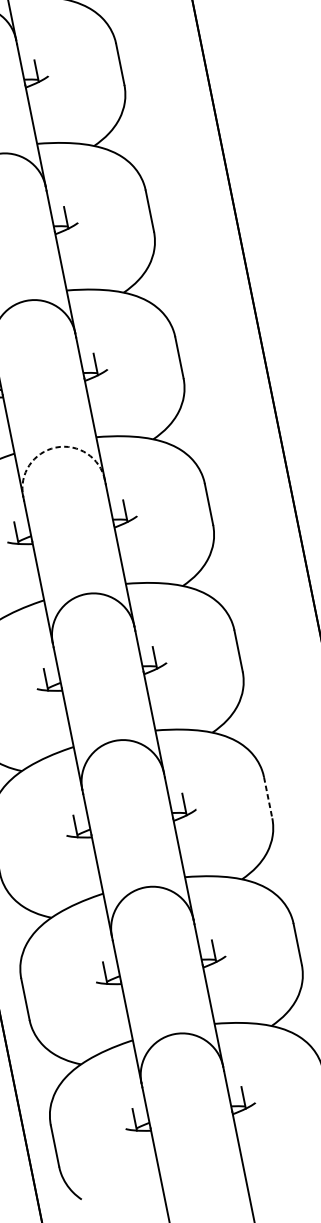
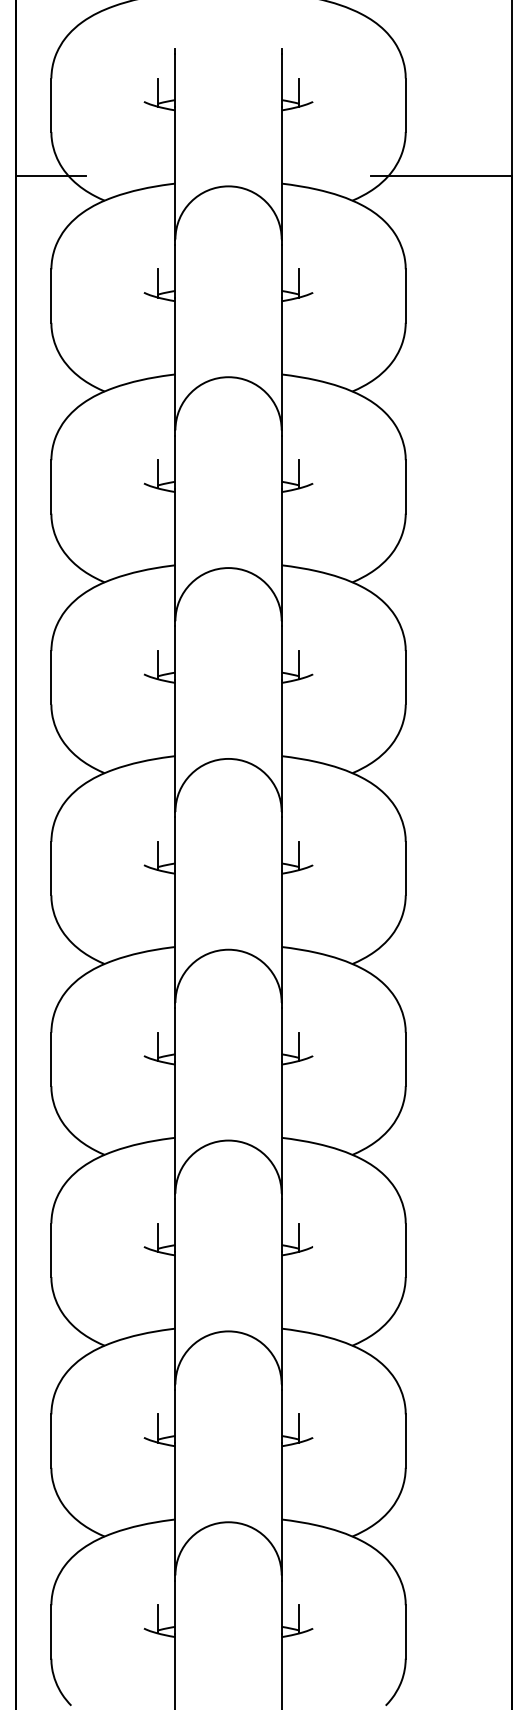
arc: (55, 447) -> (228, 758), dashed -> solid
line: (268, 797) -> (405, 1250), dashed -> solid

